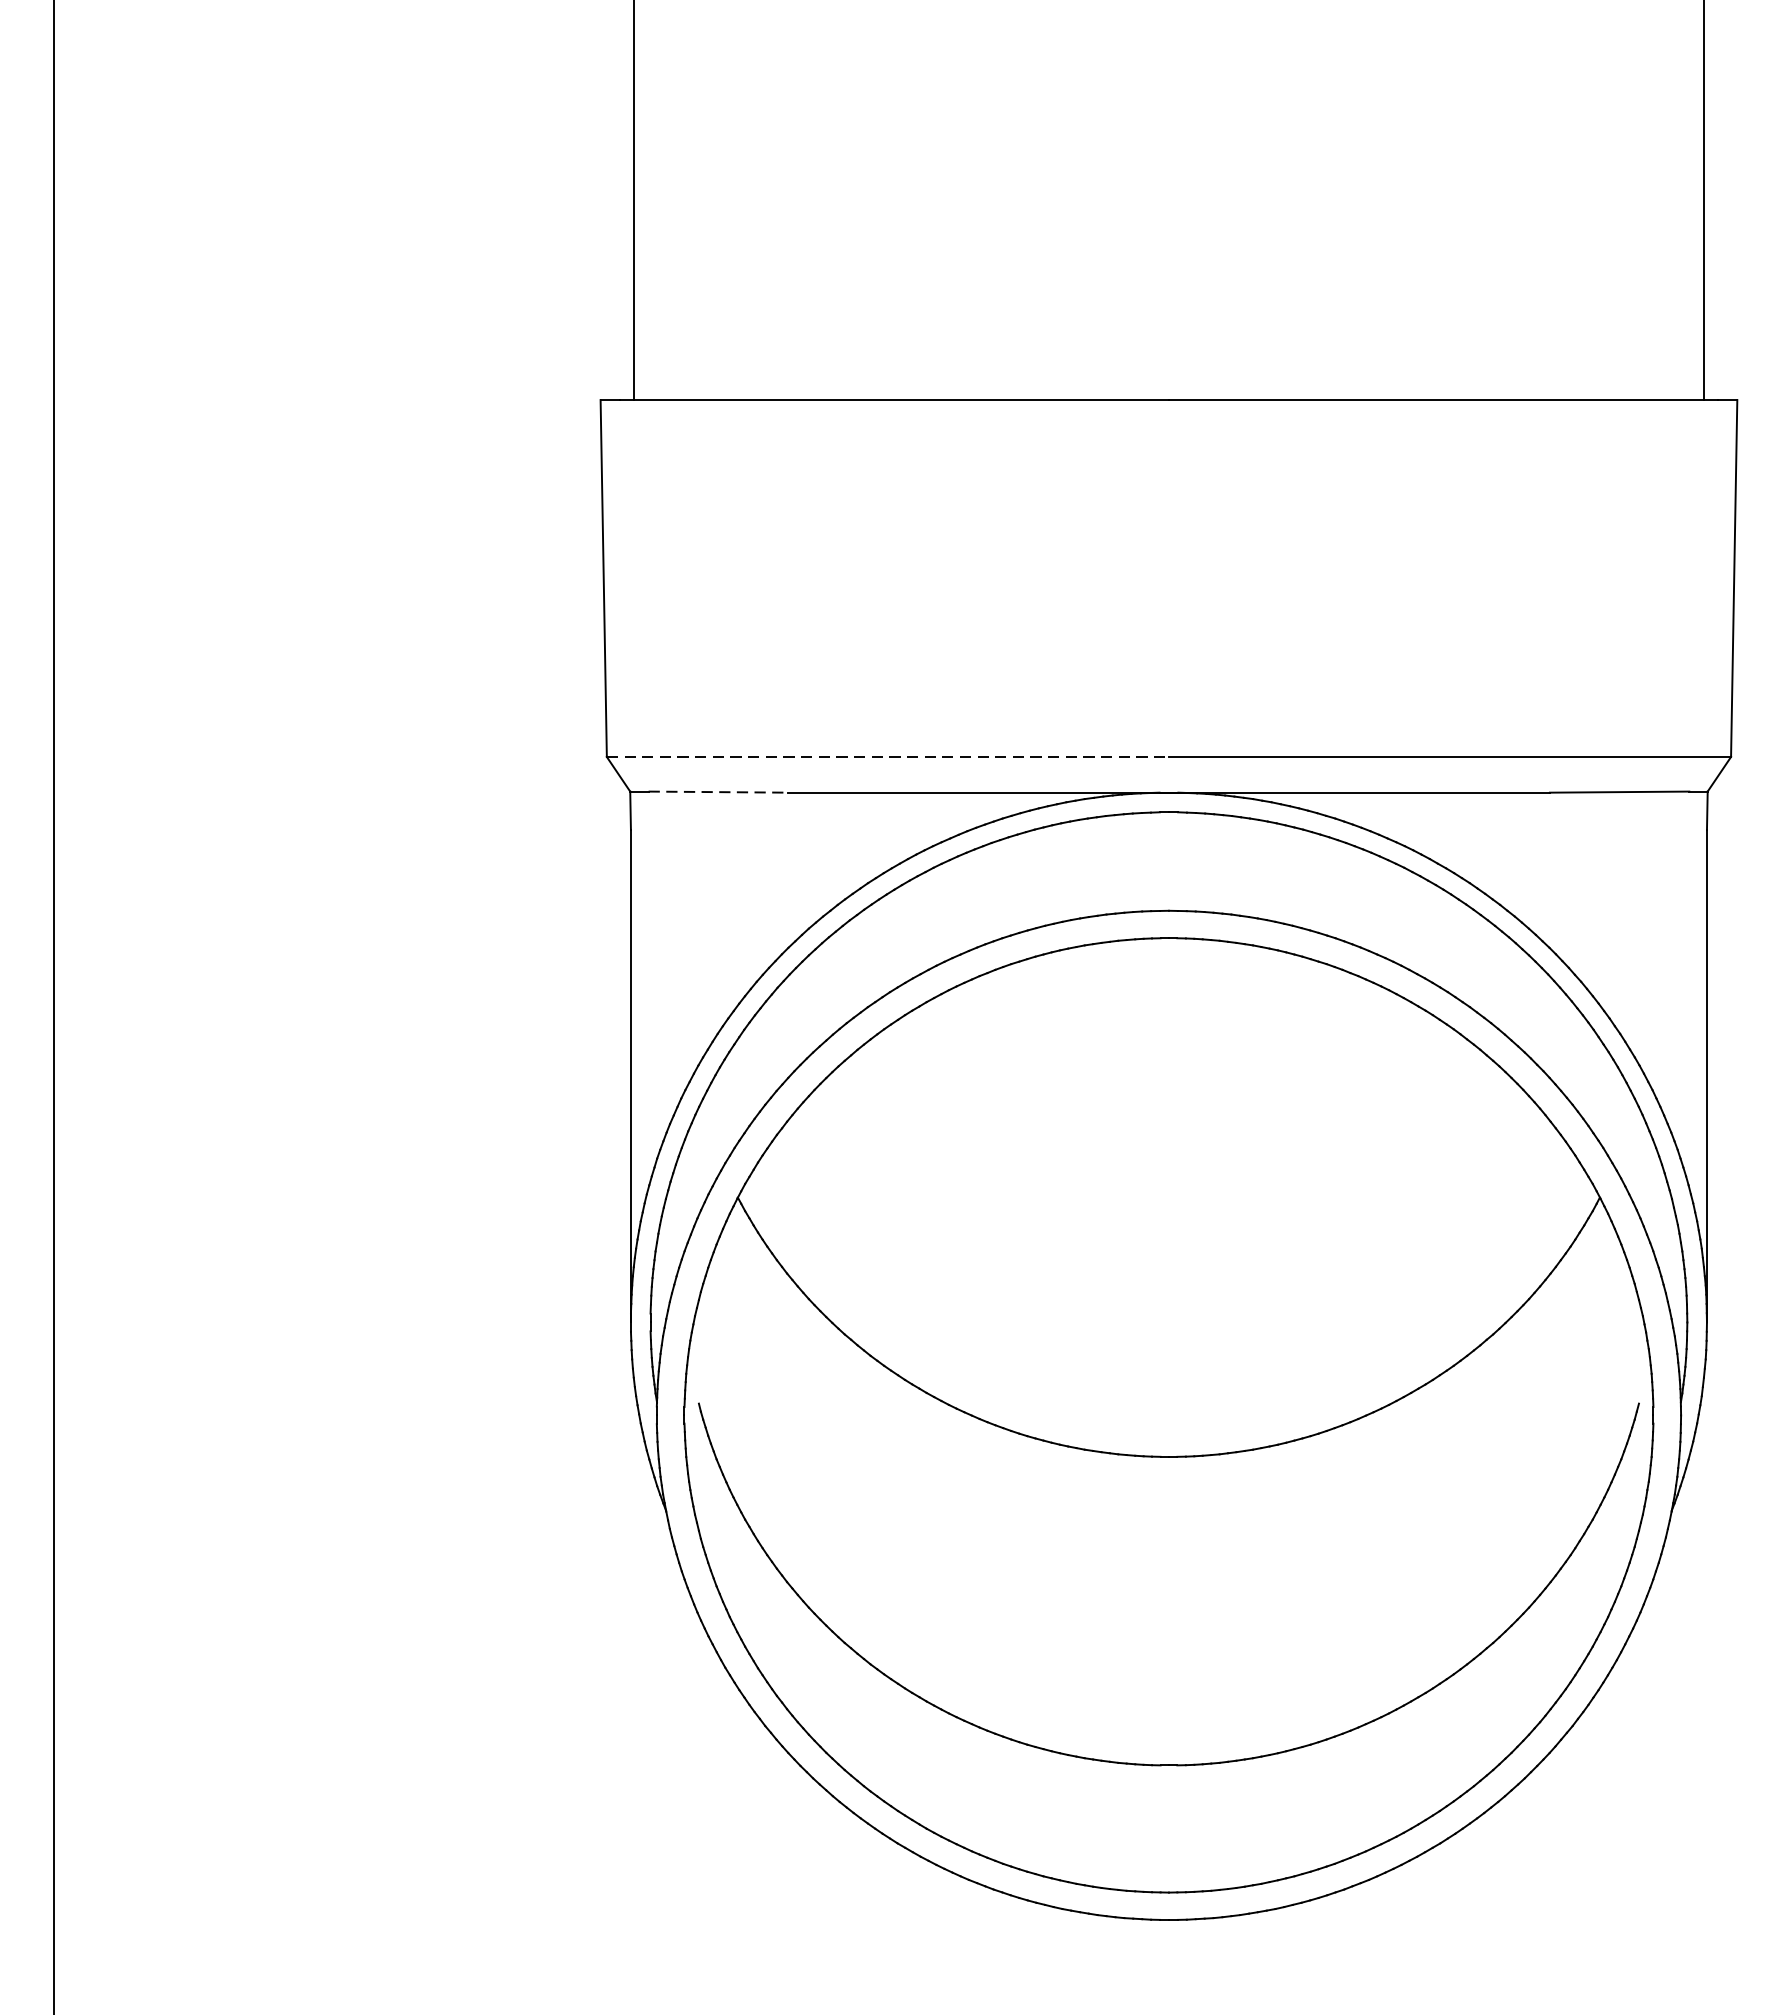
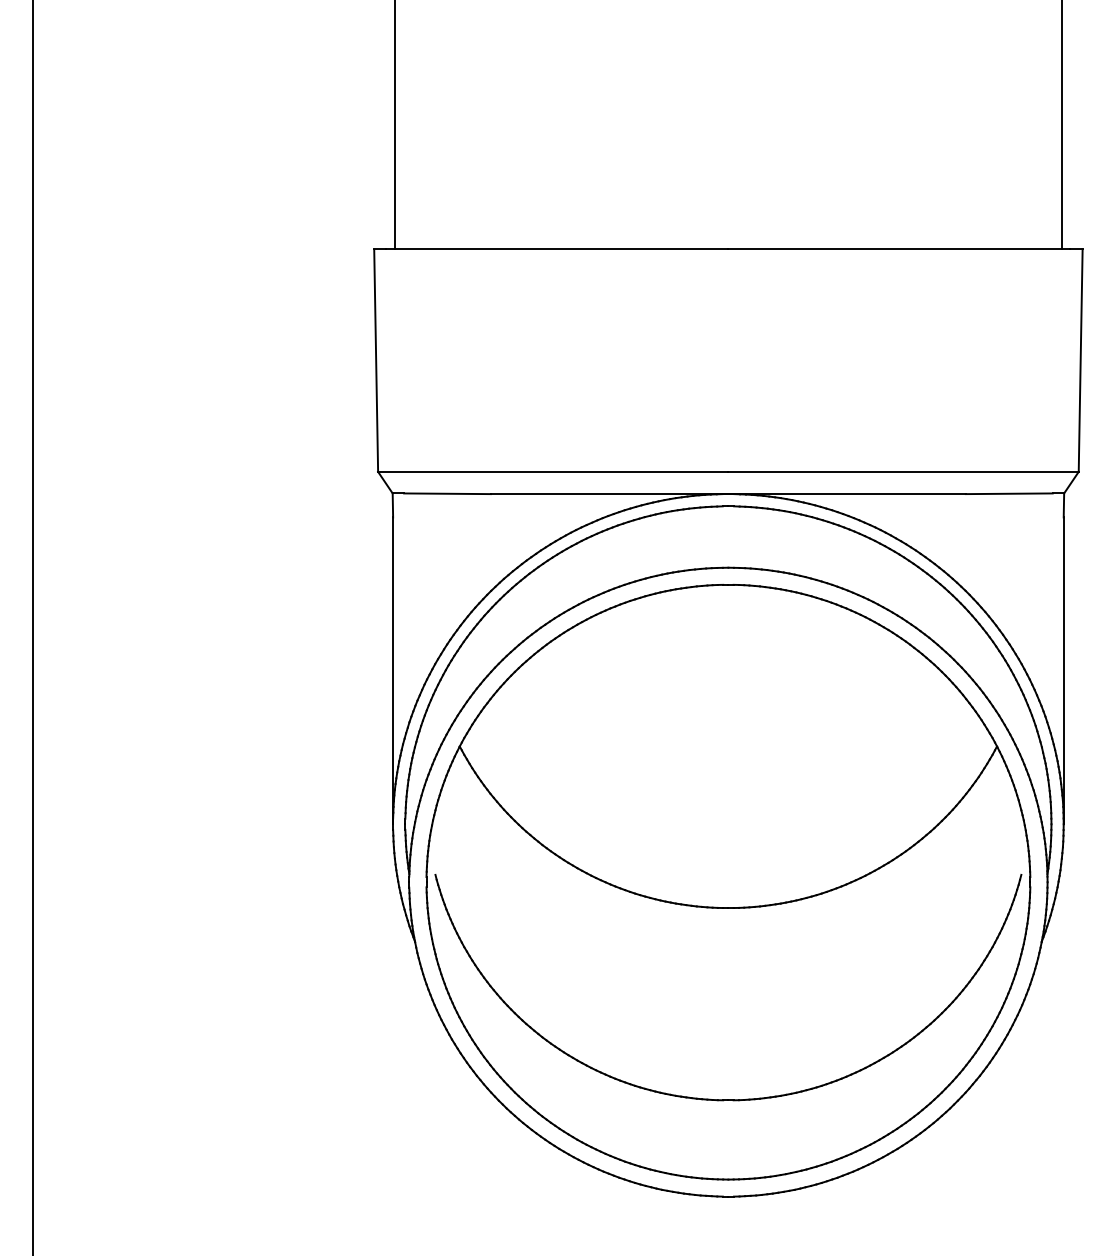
line: (888, 756) -> (553, 471), dashed -> solid
line: (719, 791) -> (448, 493), dashed -> solid

